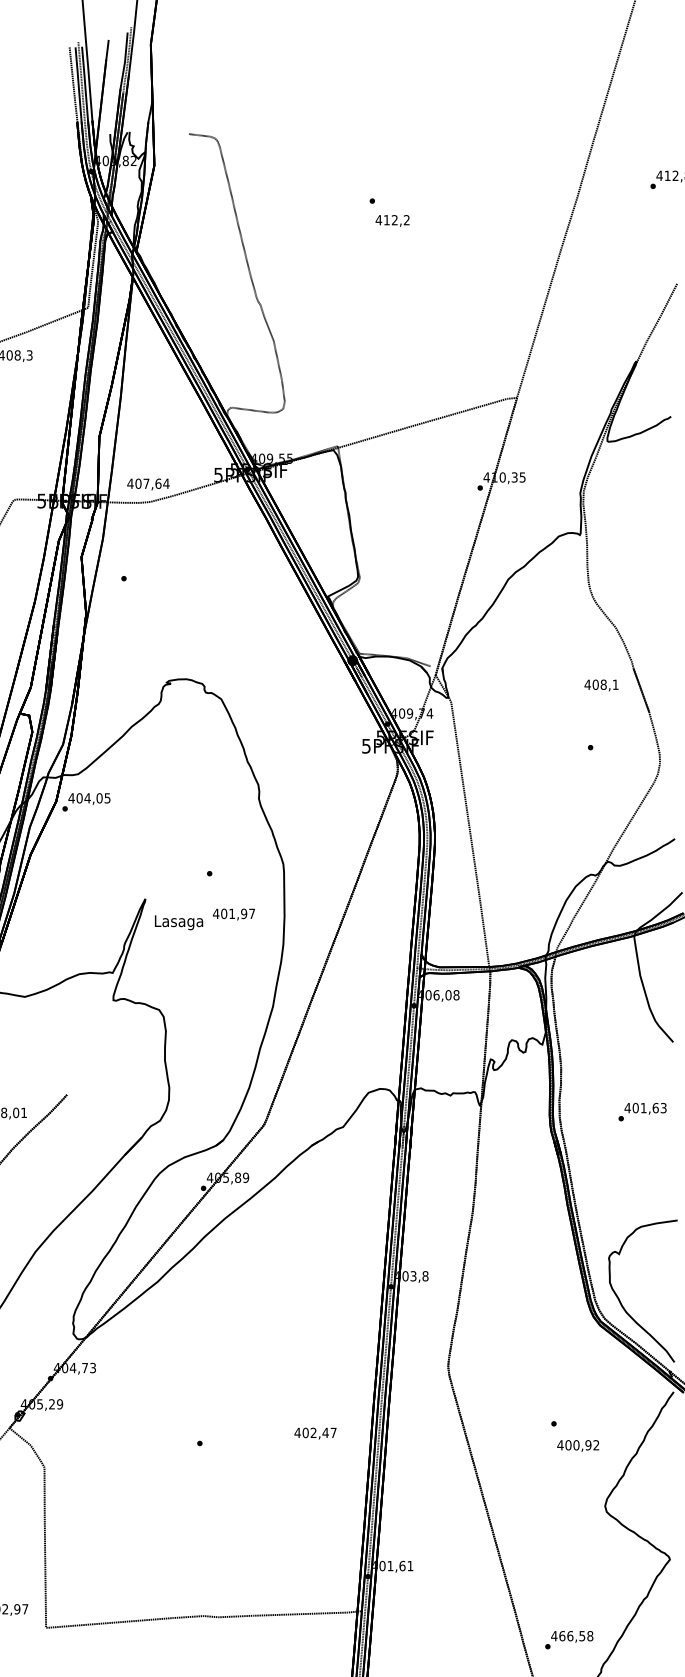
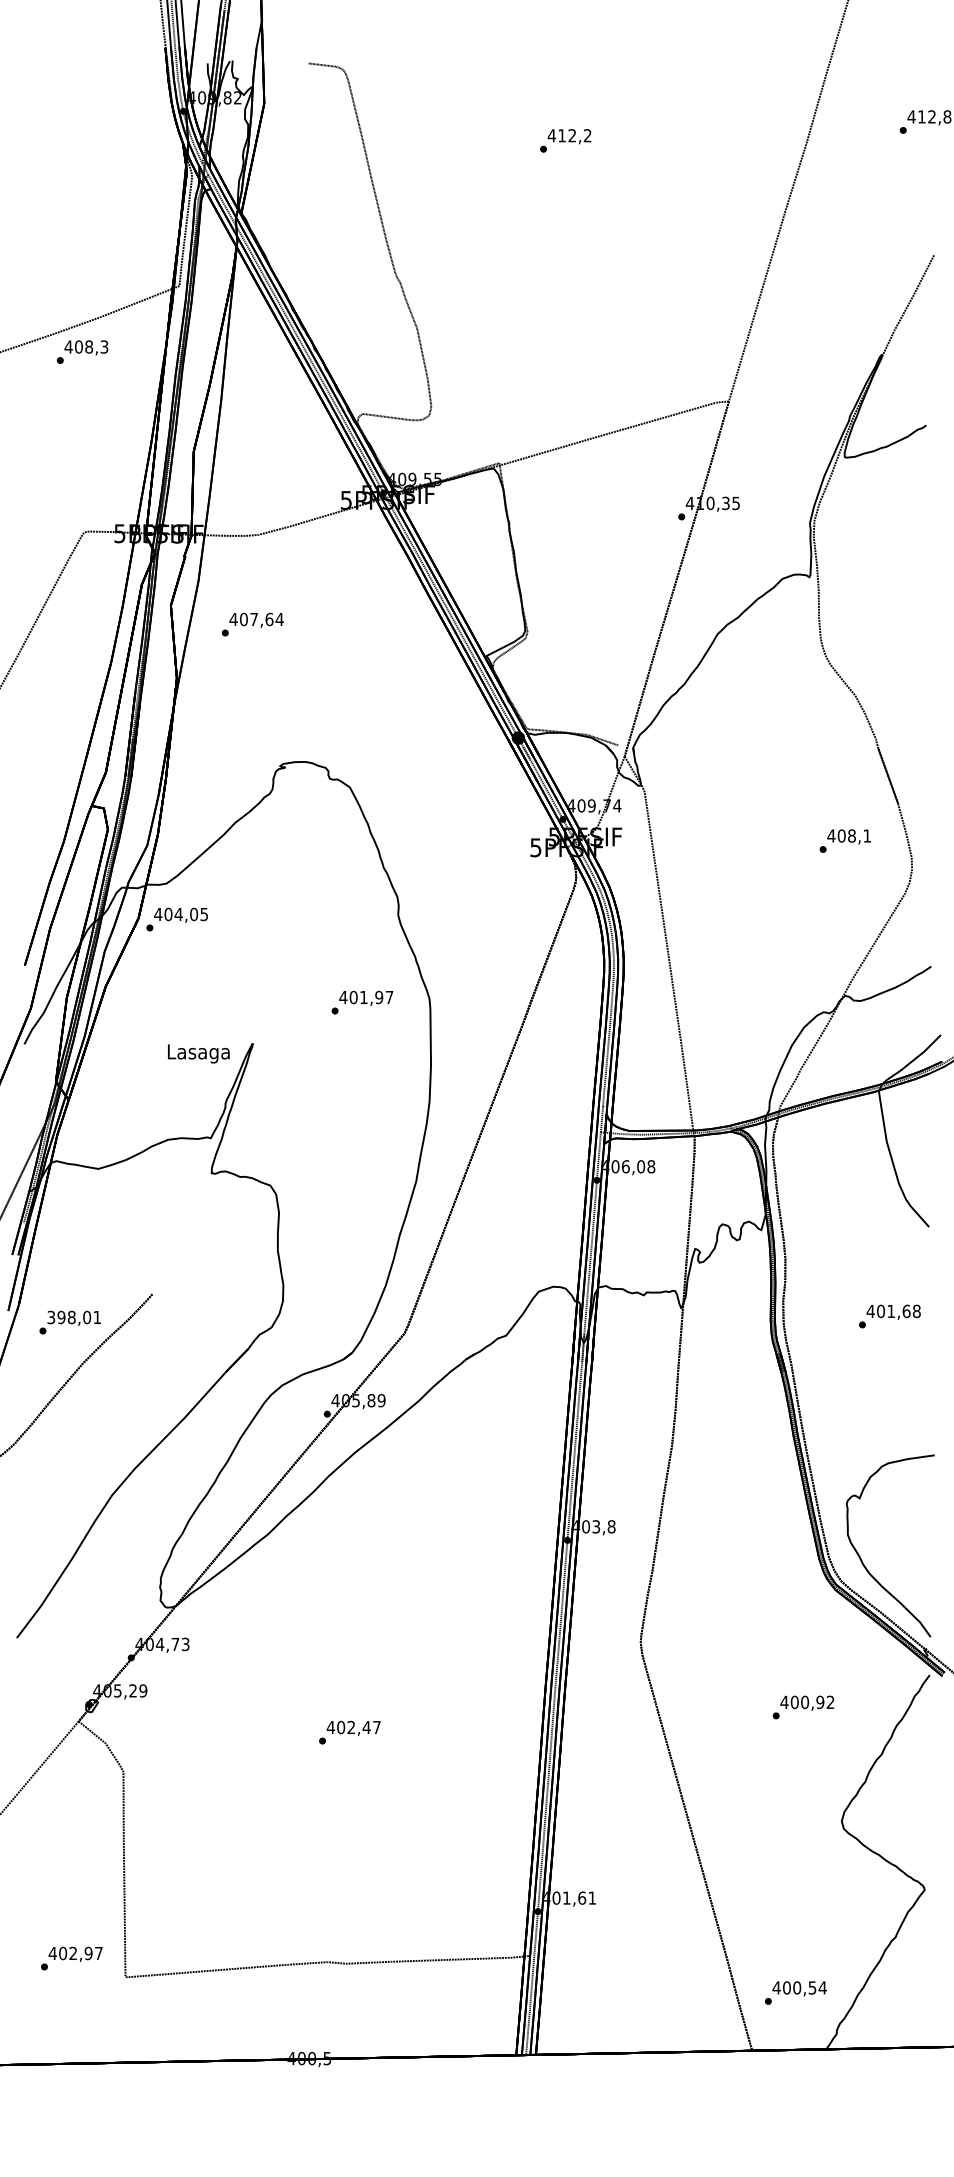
text: (392, 220) -> (569, 136), moved
text: (148, 483) -> (256, 619), moved
text: (601, 685) -> (848, 836), moved
text: (234, 913) -> (366, 997), moved
text: (178, 922) -> (198, 1053), moved
text: (663, 1108) -> (916, 1311), 401,63 -> 401,68
text: (315, 1433) -> (353, 1728), moved
text: (578, 1445) -> (807, 1702), moved
text: (576, 1635) -> (804, 1987), 466,58 -> 400,54

